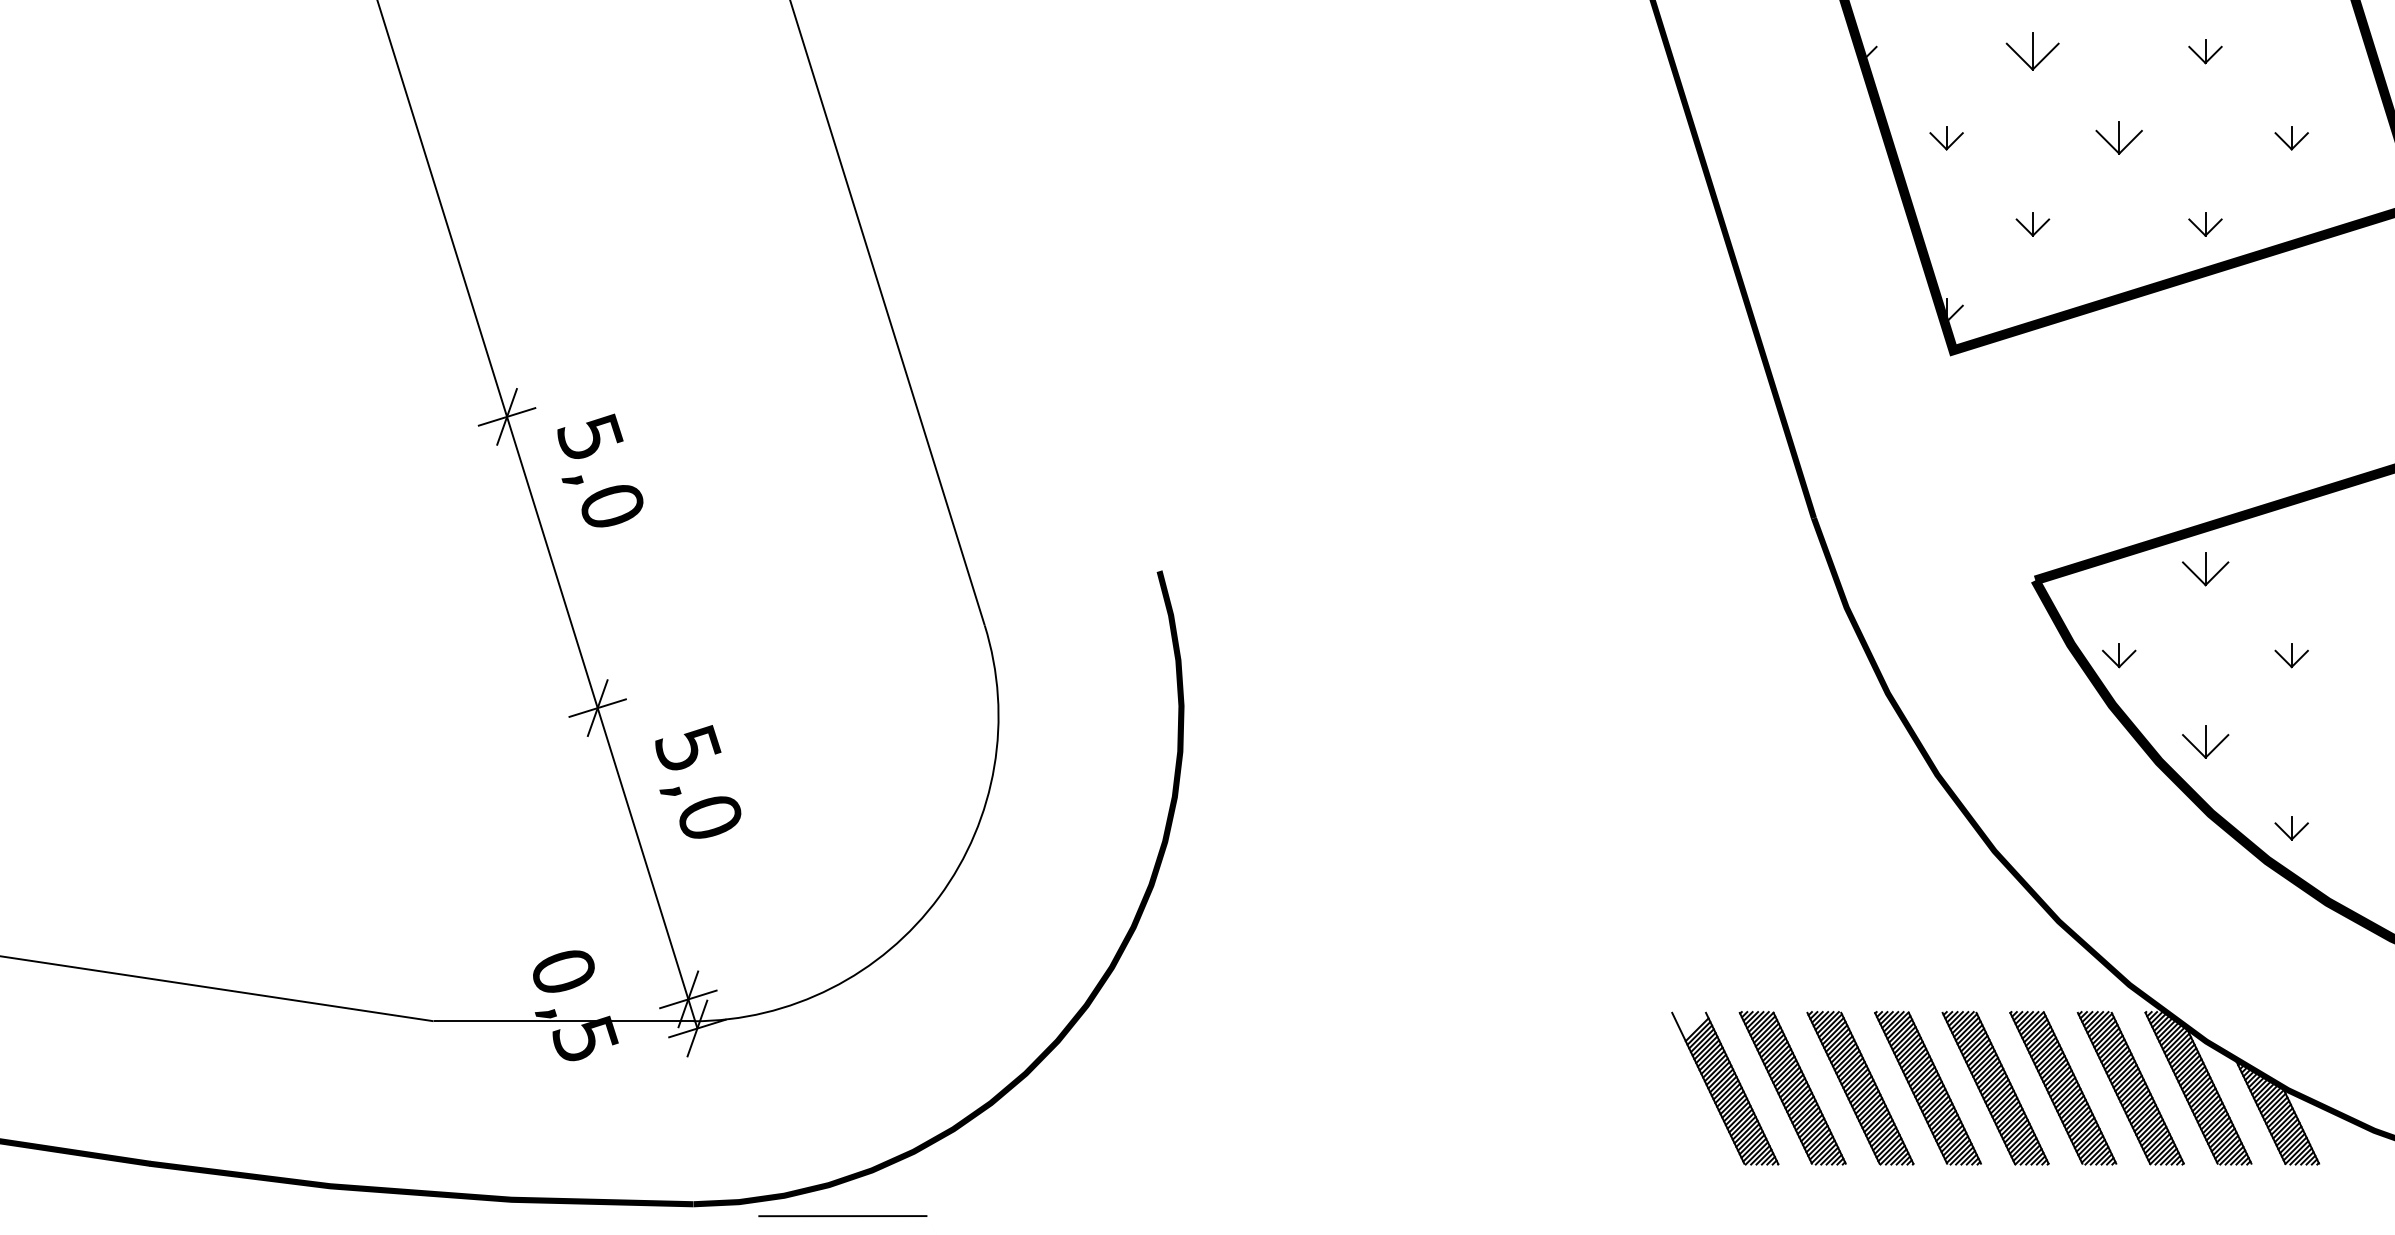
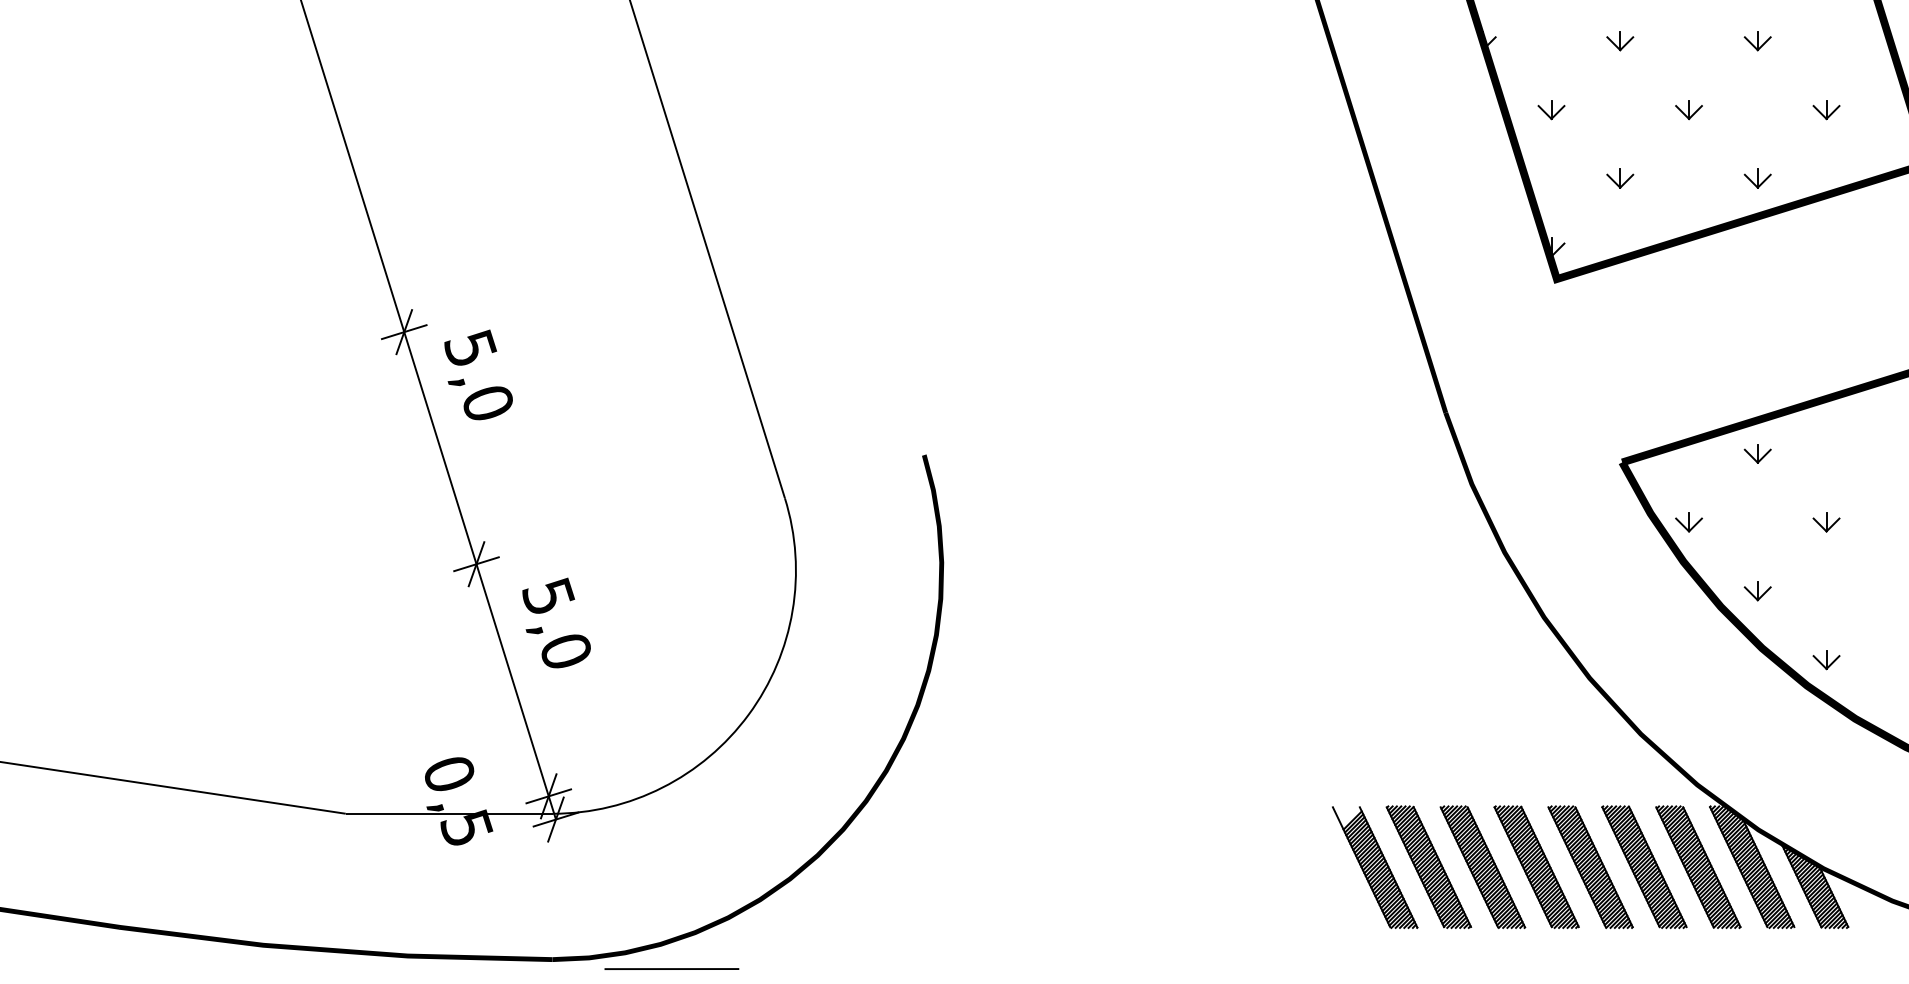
part: (2033, 52) -> (1620, 41), size x0.62
part: (2118, 138) -> (1688, 110), size x0.71
part: (2205, 569) -> (1757, 453), size x0.71
part: (2205, 742) -> (1757, 591), size x0.71

